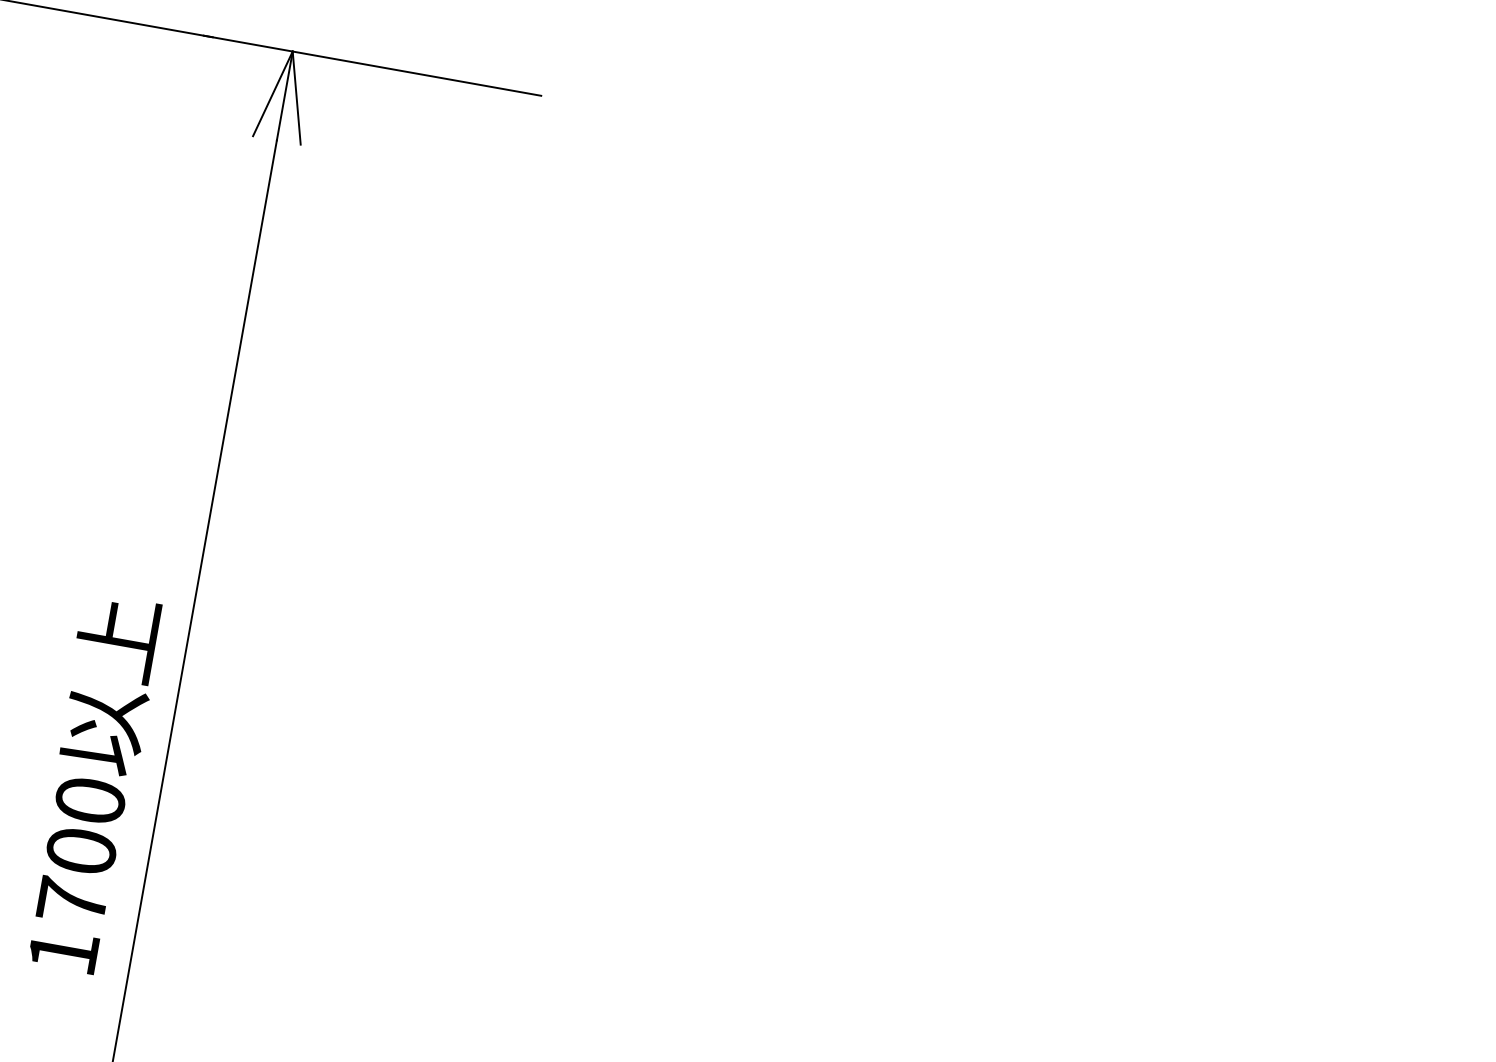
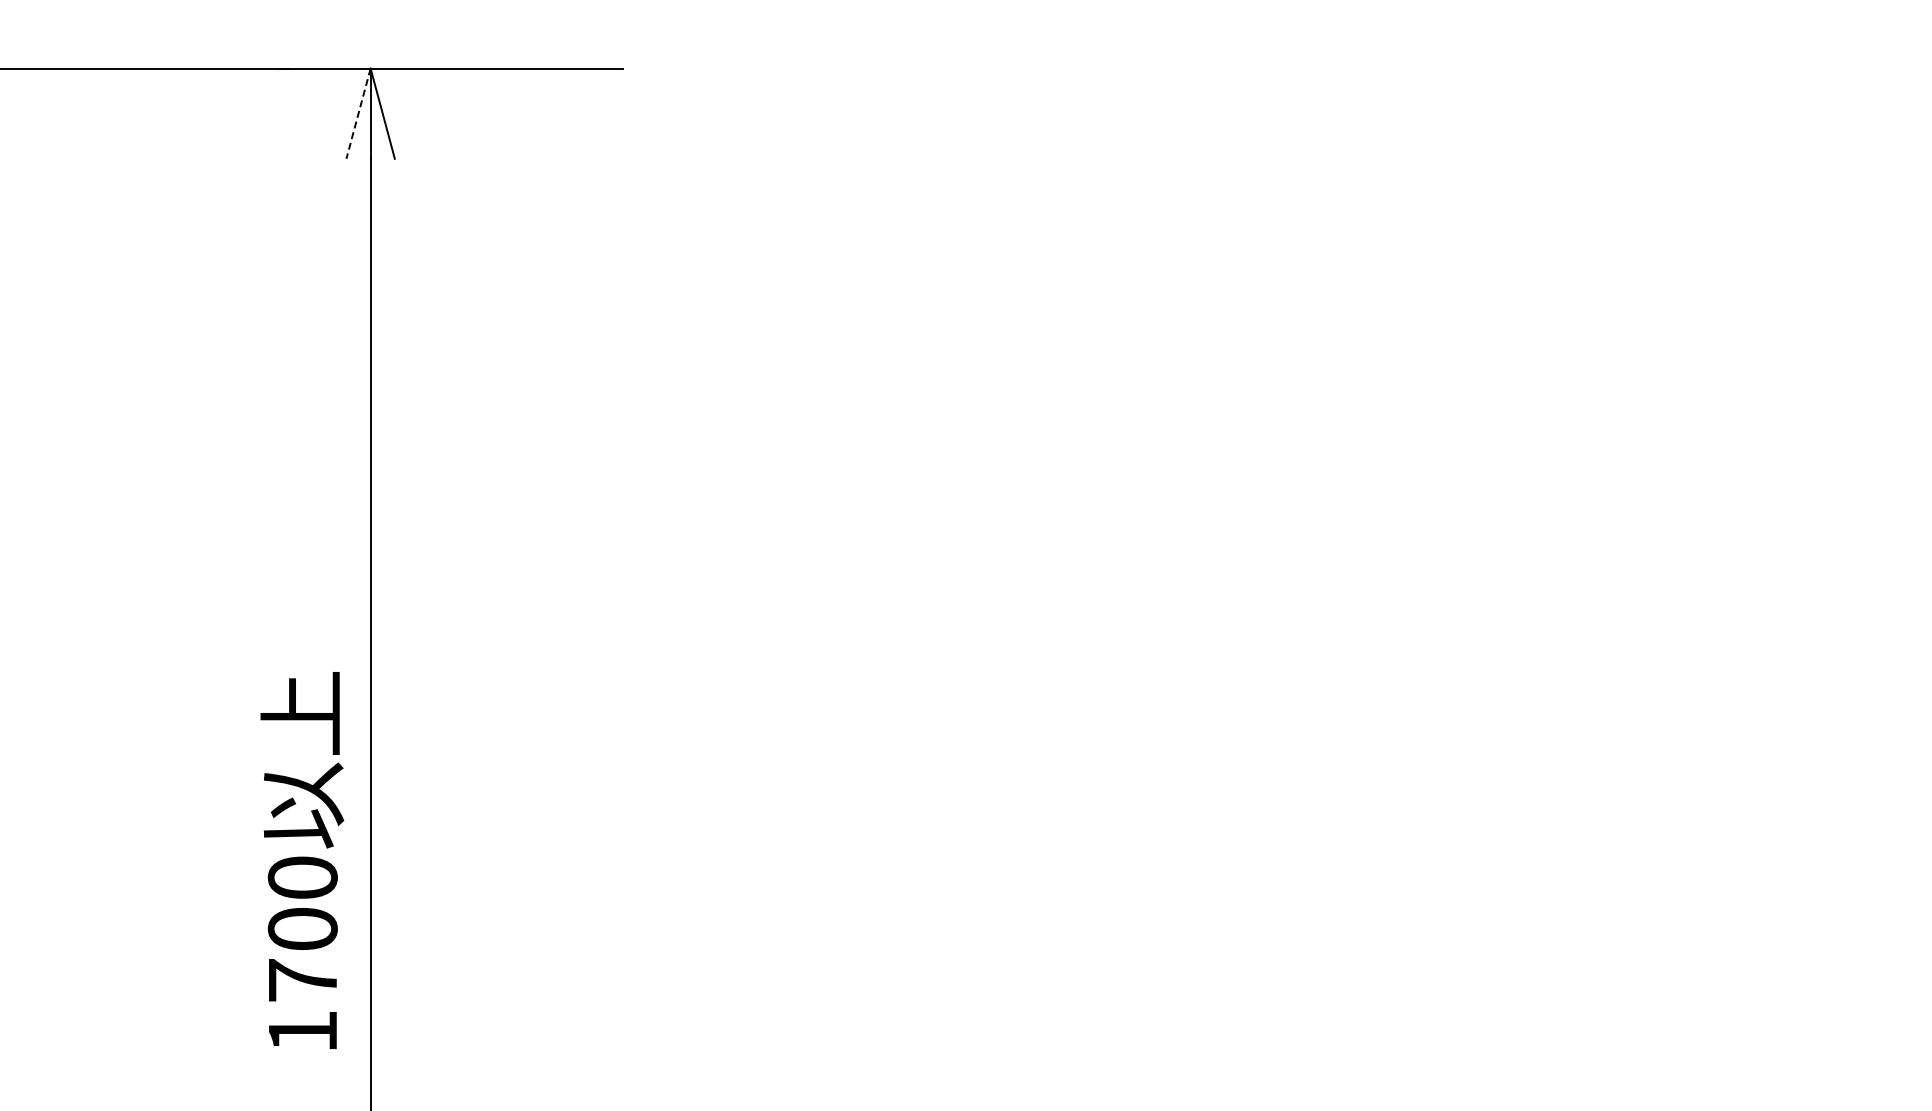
line: (272, 93) -> (358, 113), solid -> dashed
text: (93, 783) -> (302, 860), moved

